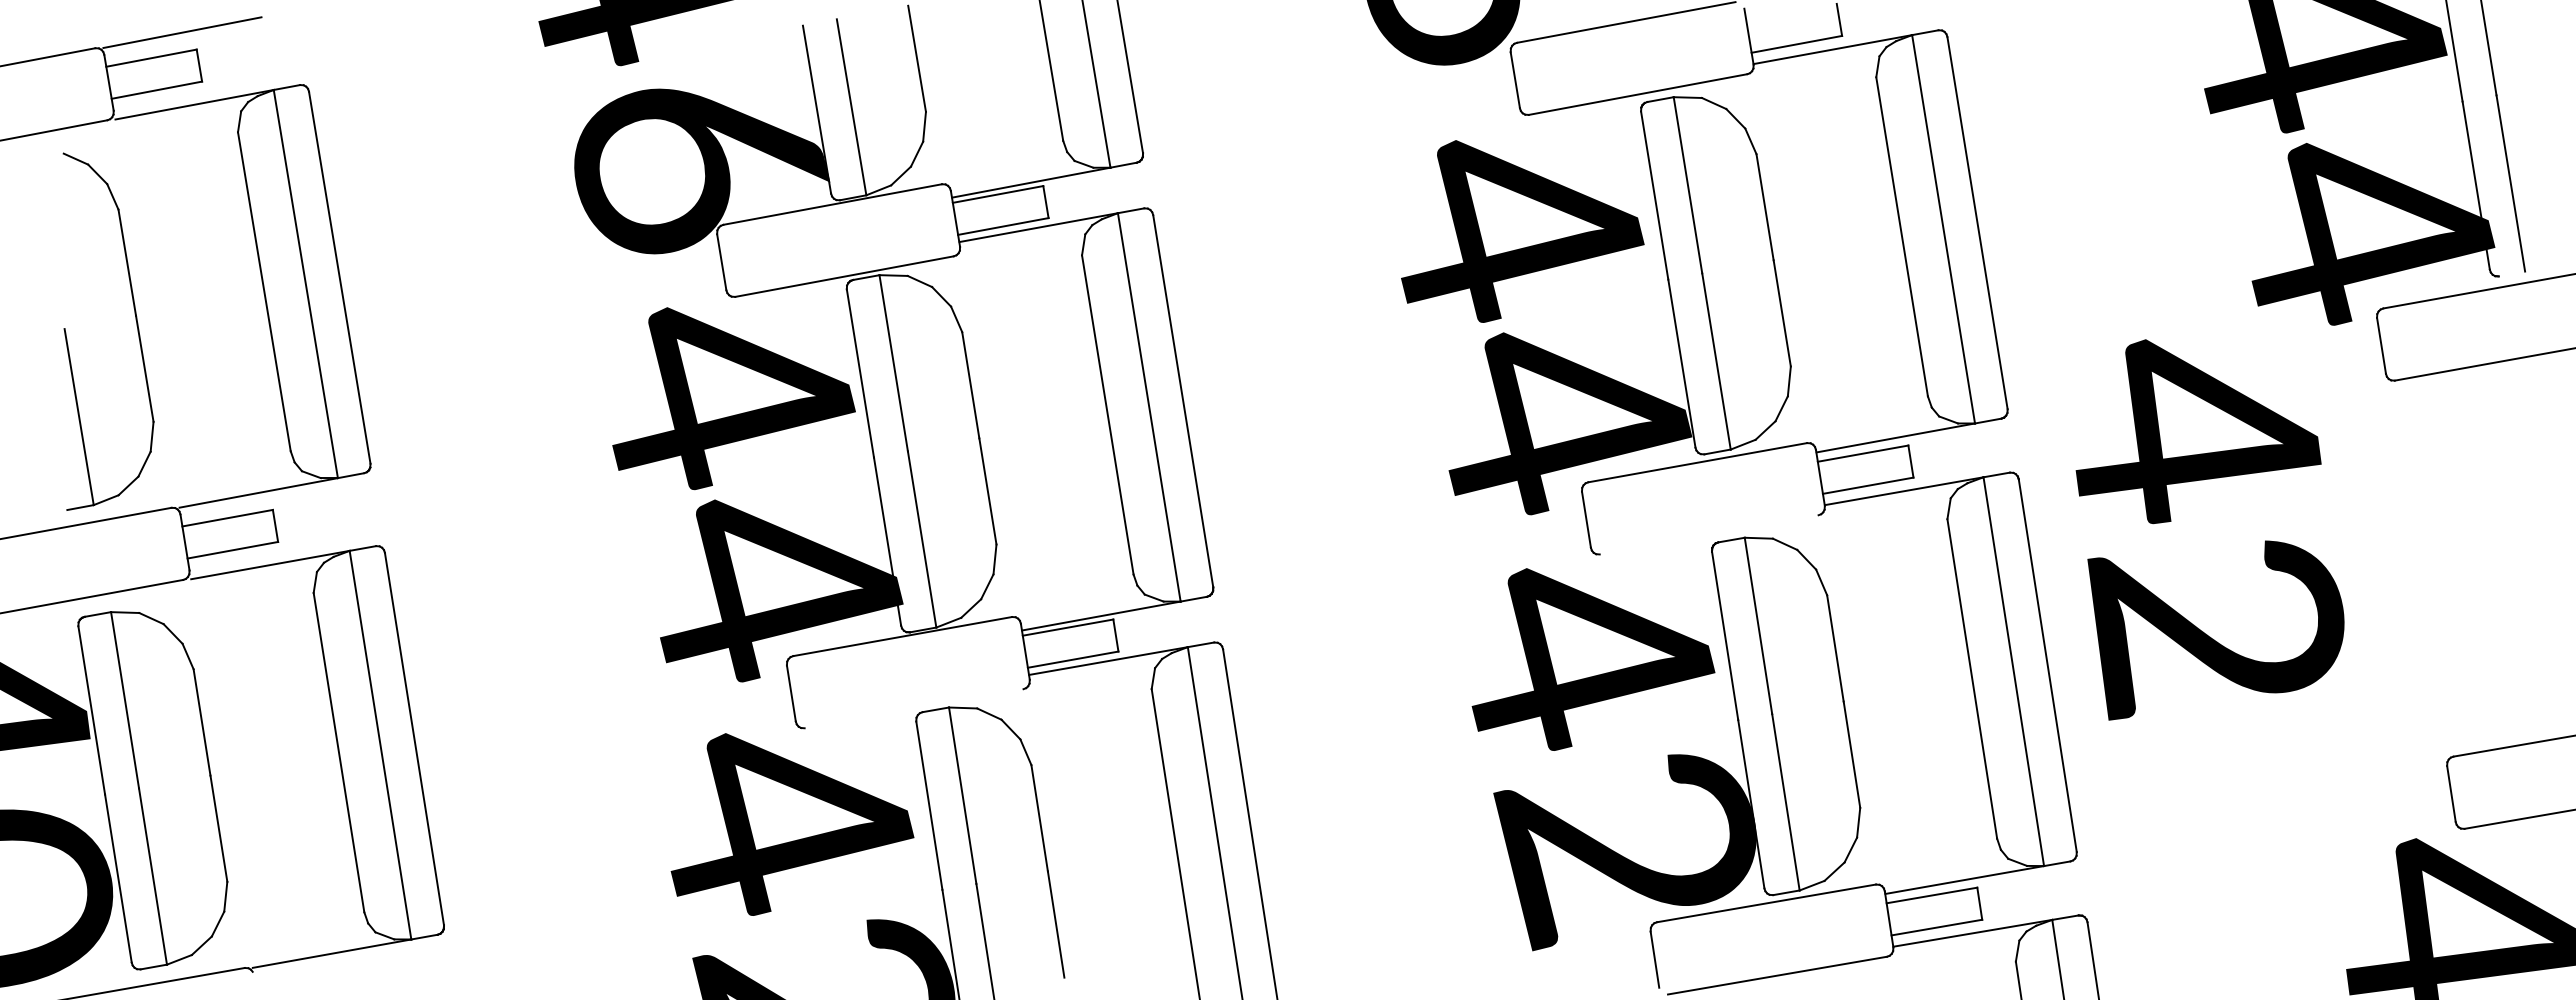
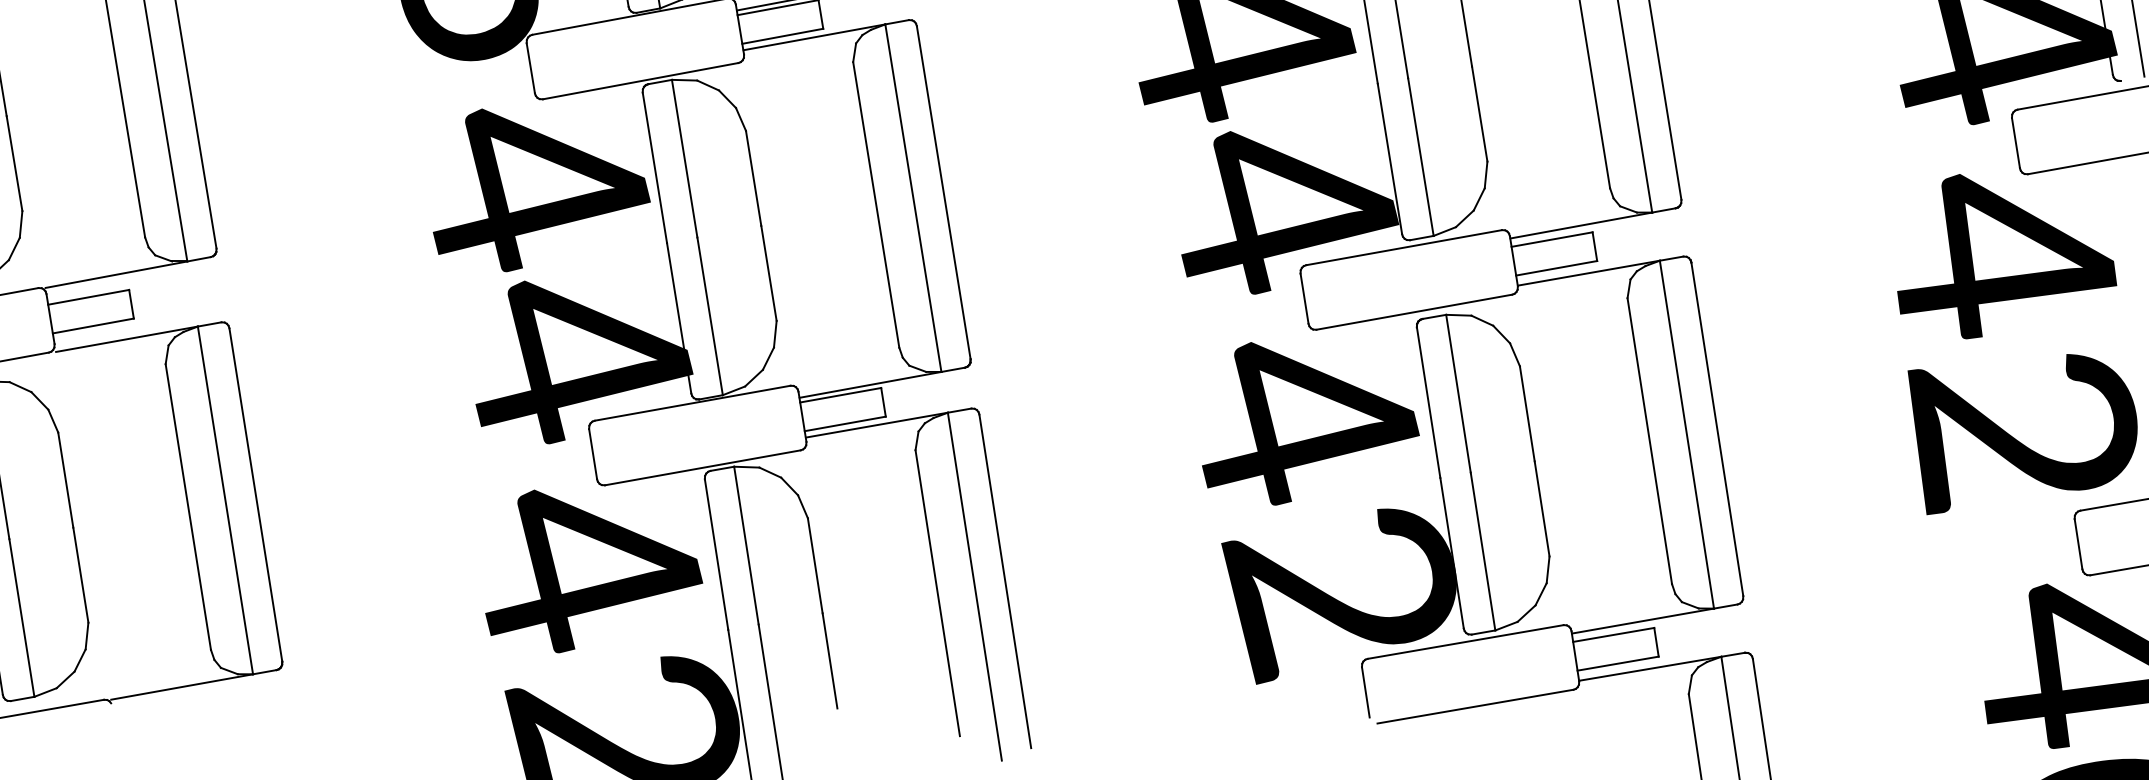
text: (2209, 529) -> (2016, 344), moved
line: (1708, 534) -> (1413, 311), added
line: (913, 708) -> (702, 467), added

